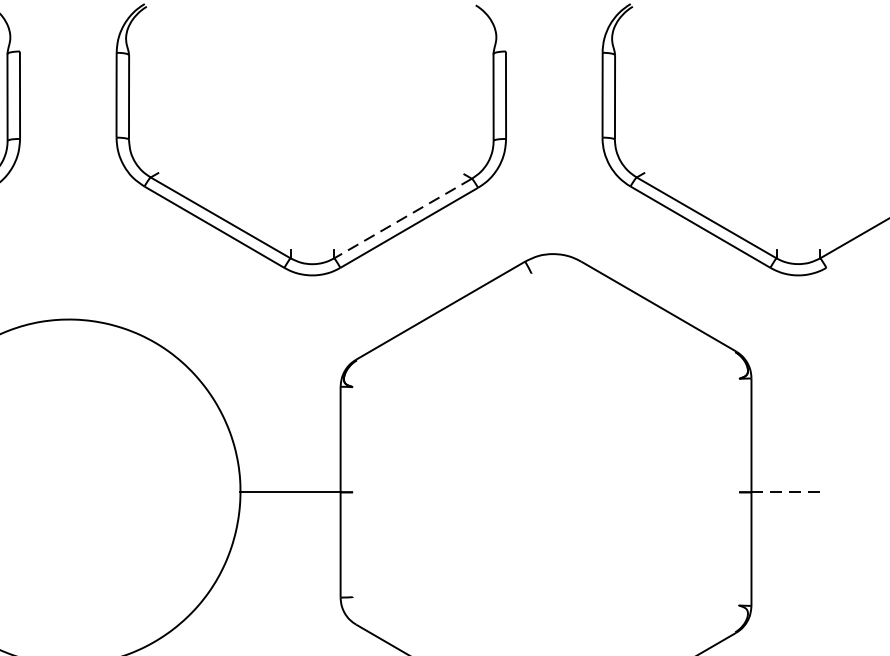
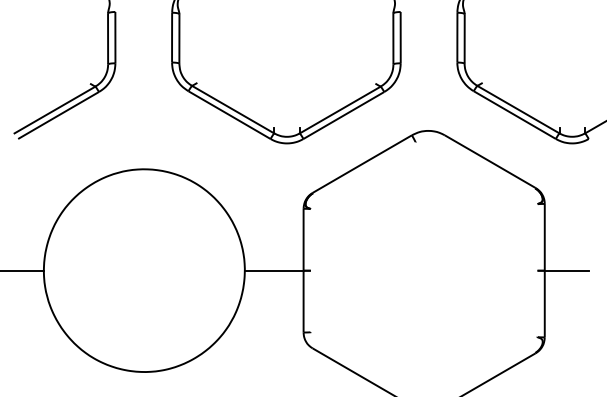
line: (403, 219) -> (340, 110), dashed -> solid
line: (790, 491) -> (567, 270), dashed -> solid

